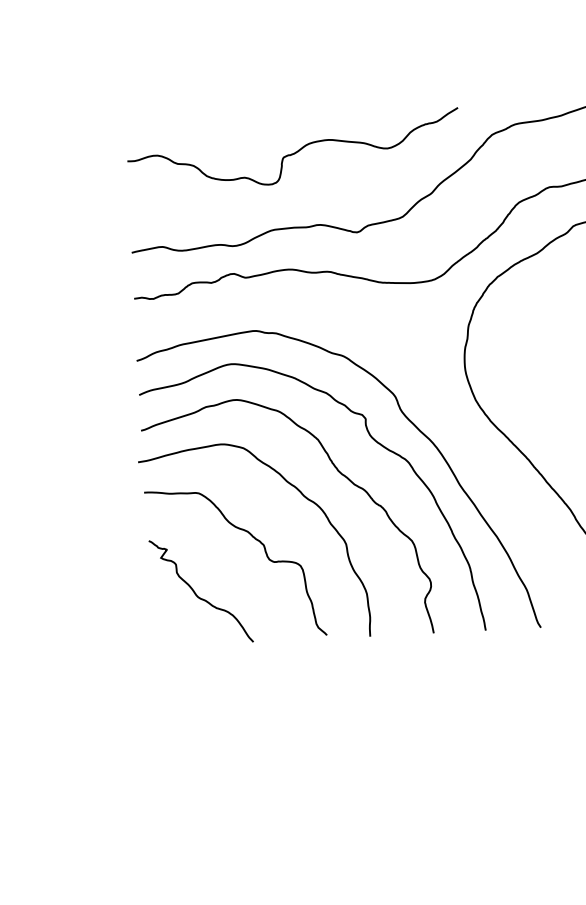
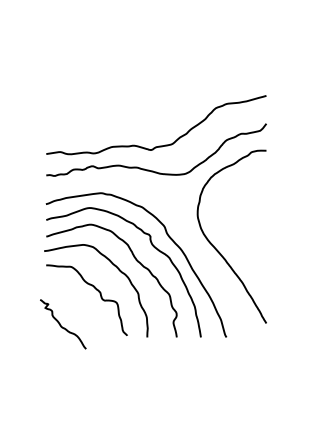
curve: (295, 150) -> (124, 110), removed
curve: (197, 593) -> (61, 325), moved

